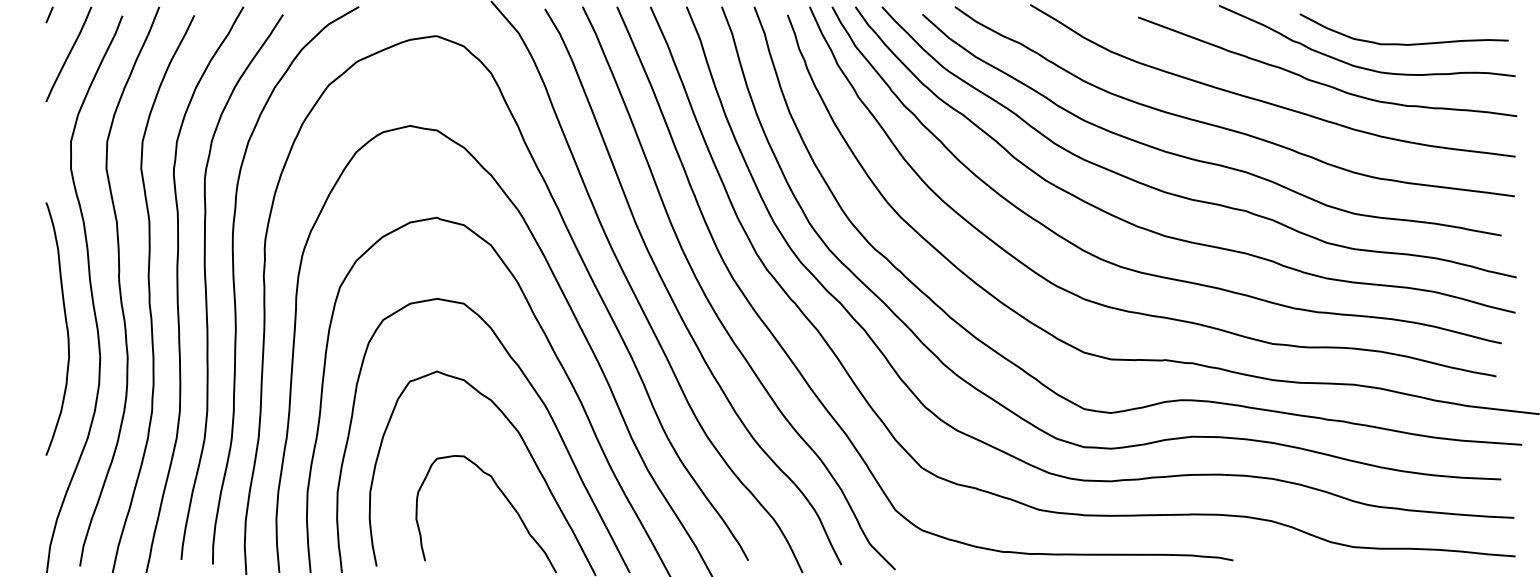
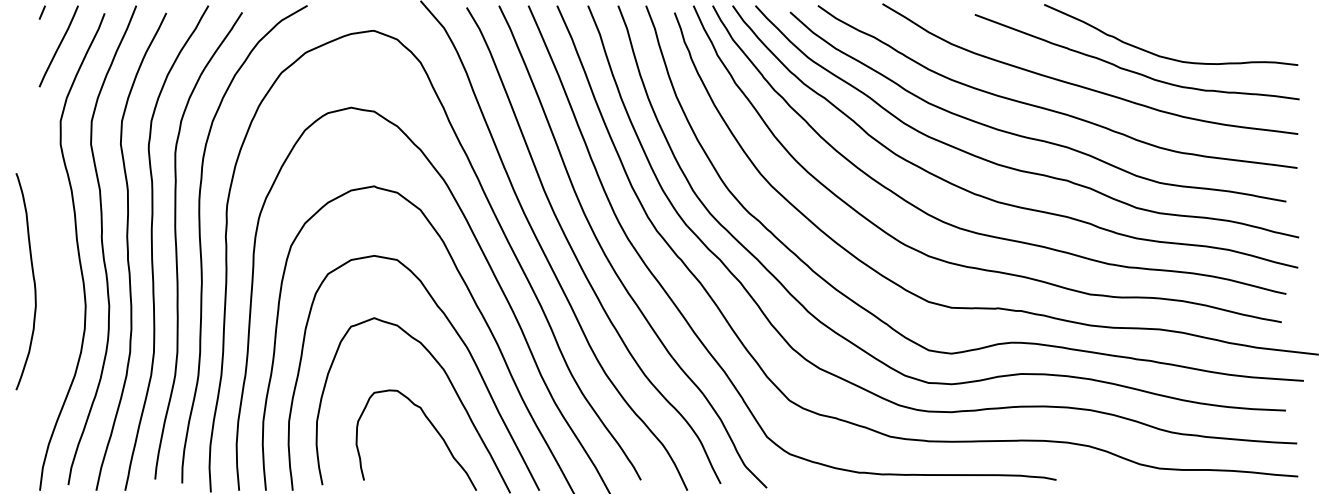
curve: (1403, 43) -> (1202, 37), removed
curve: (65, 324) -> (32, 277), moved

